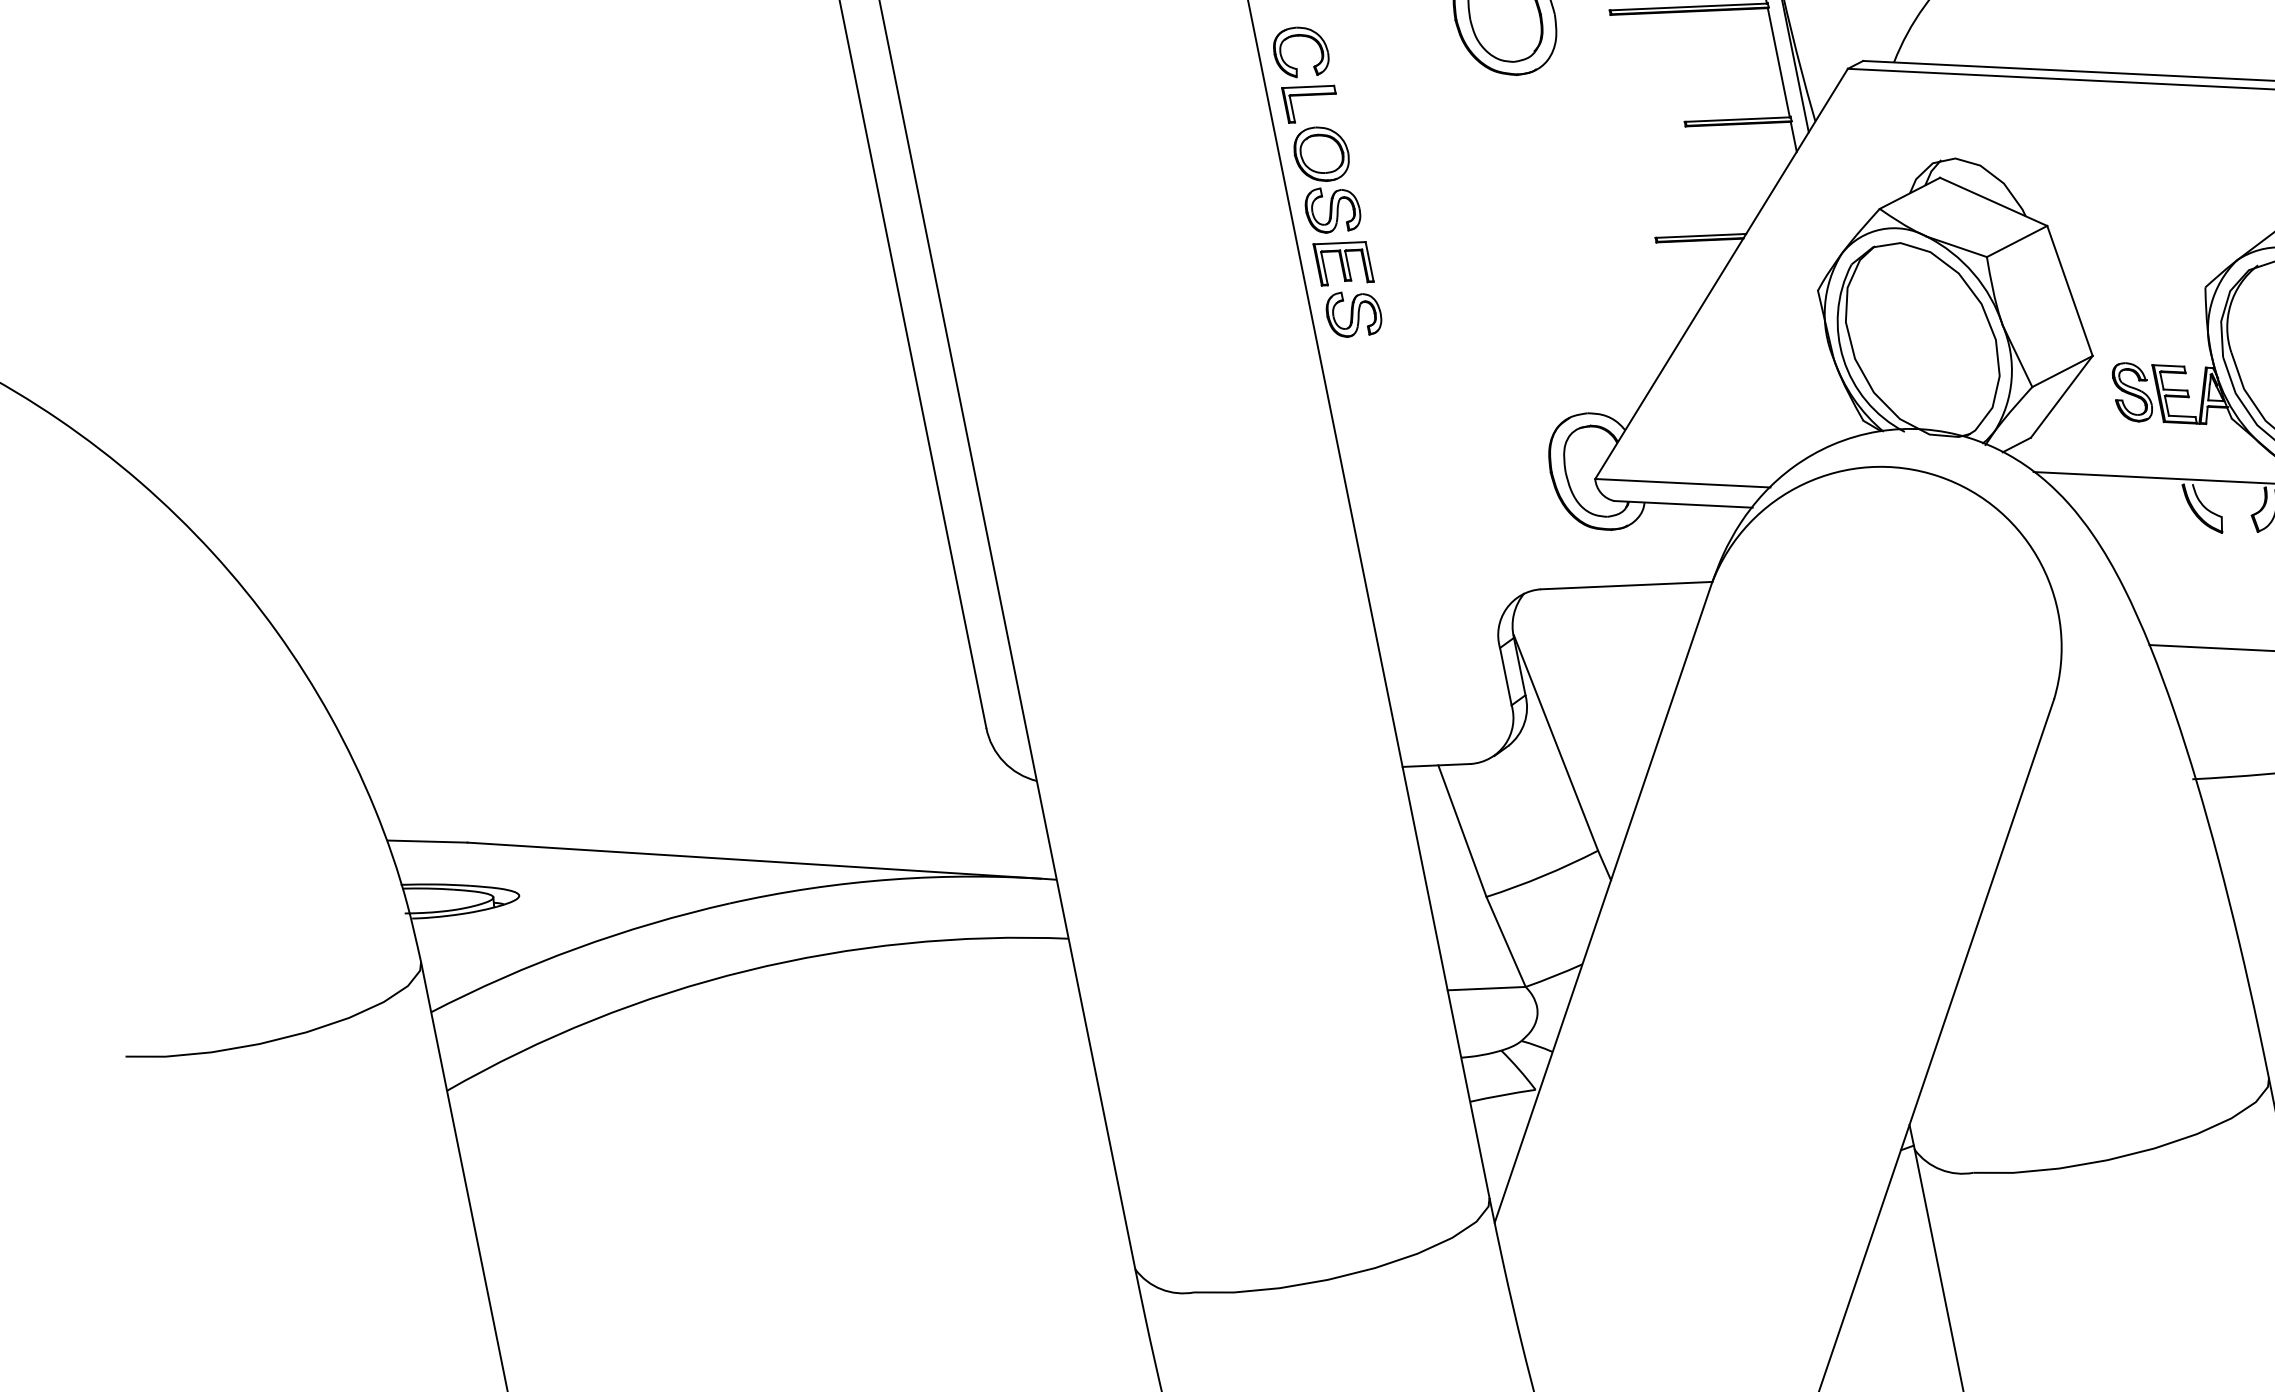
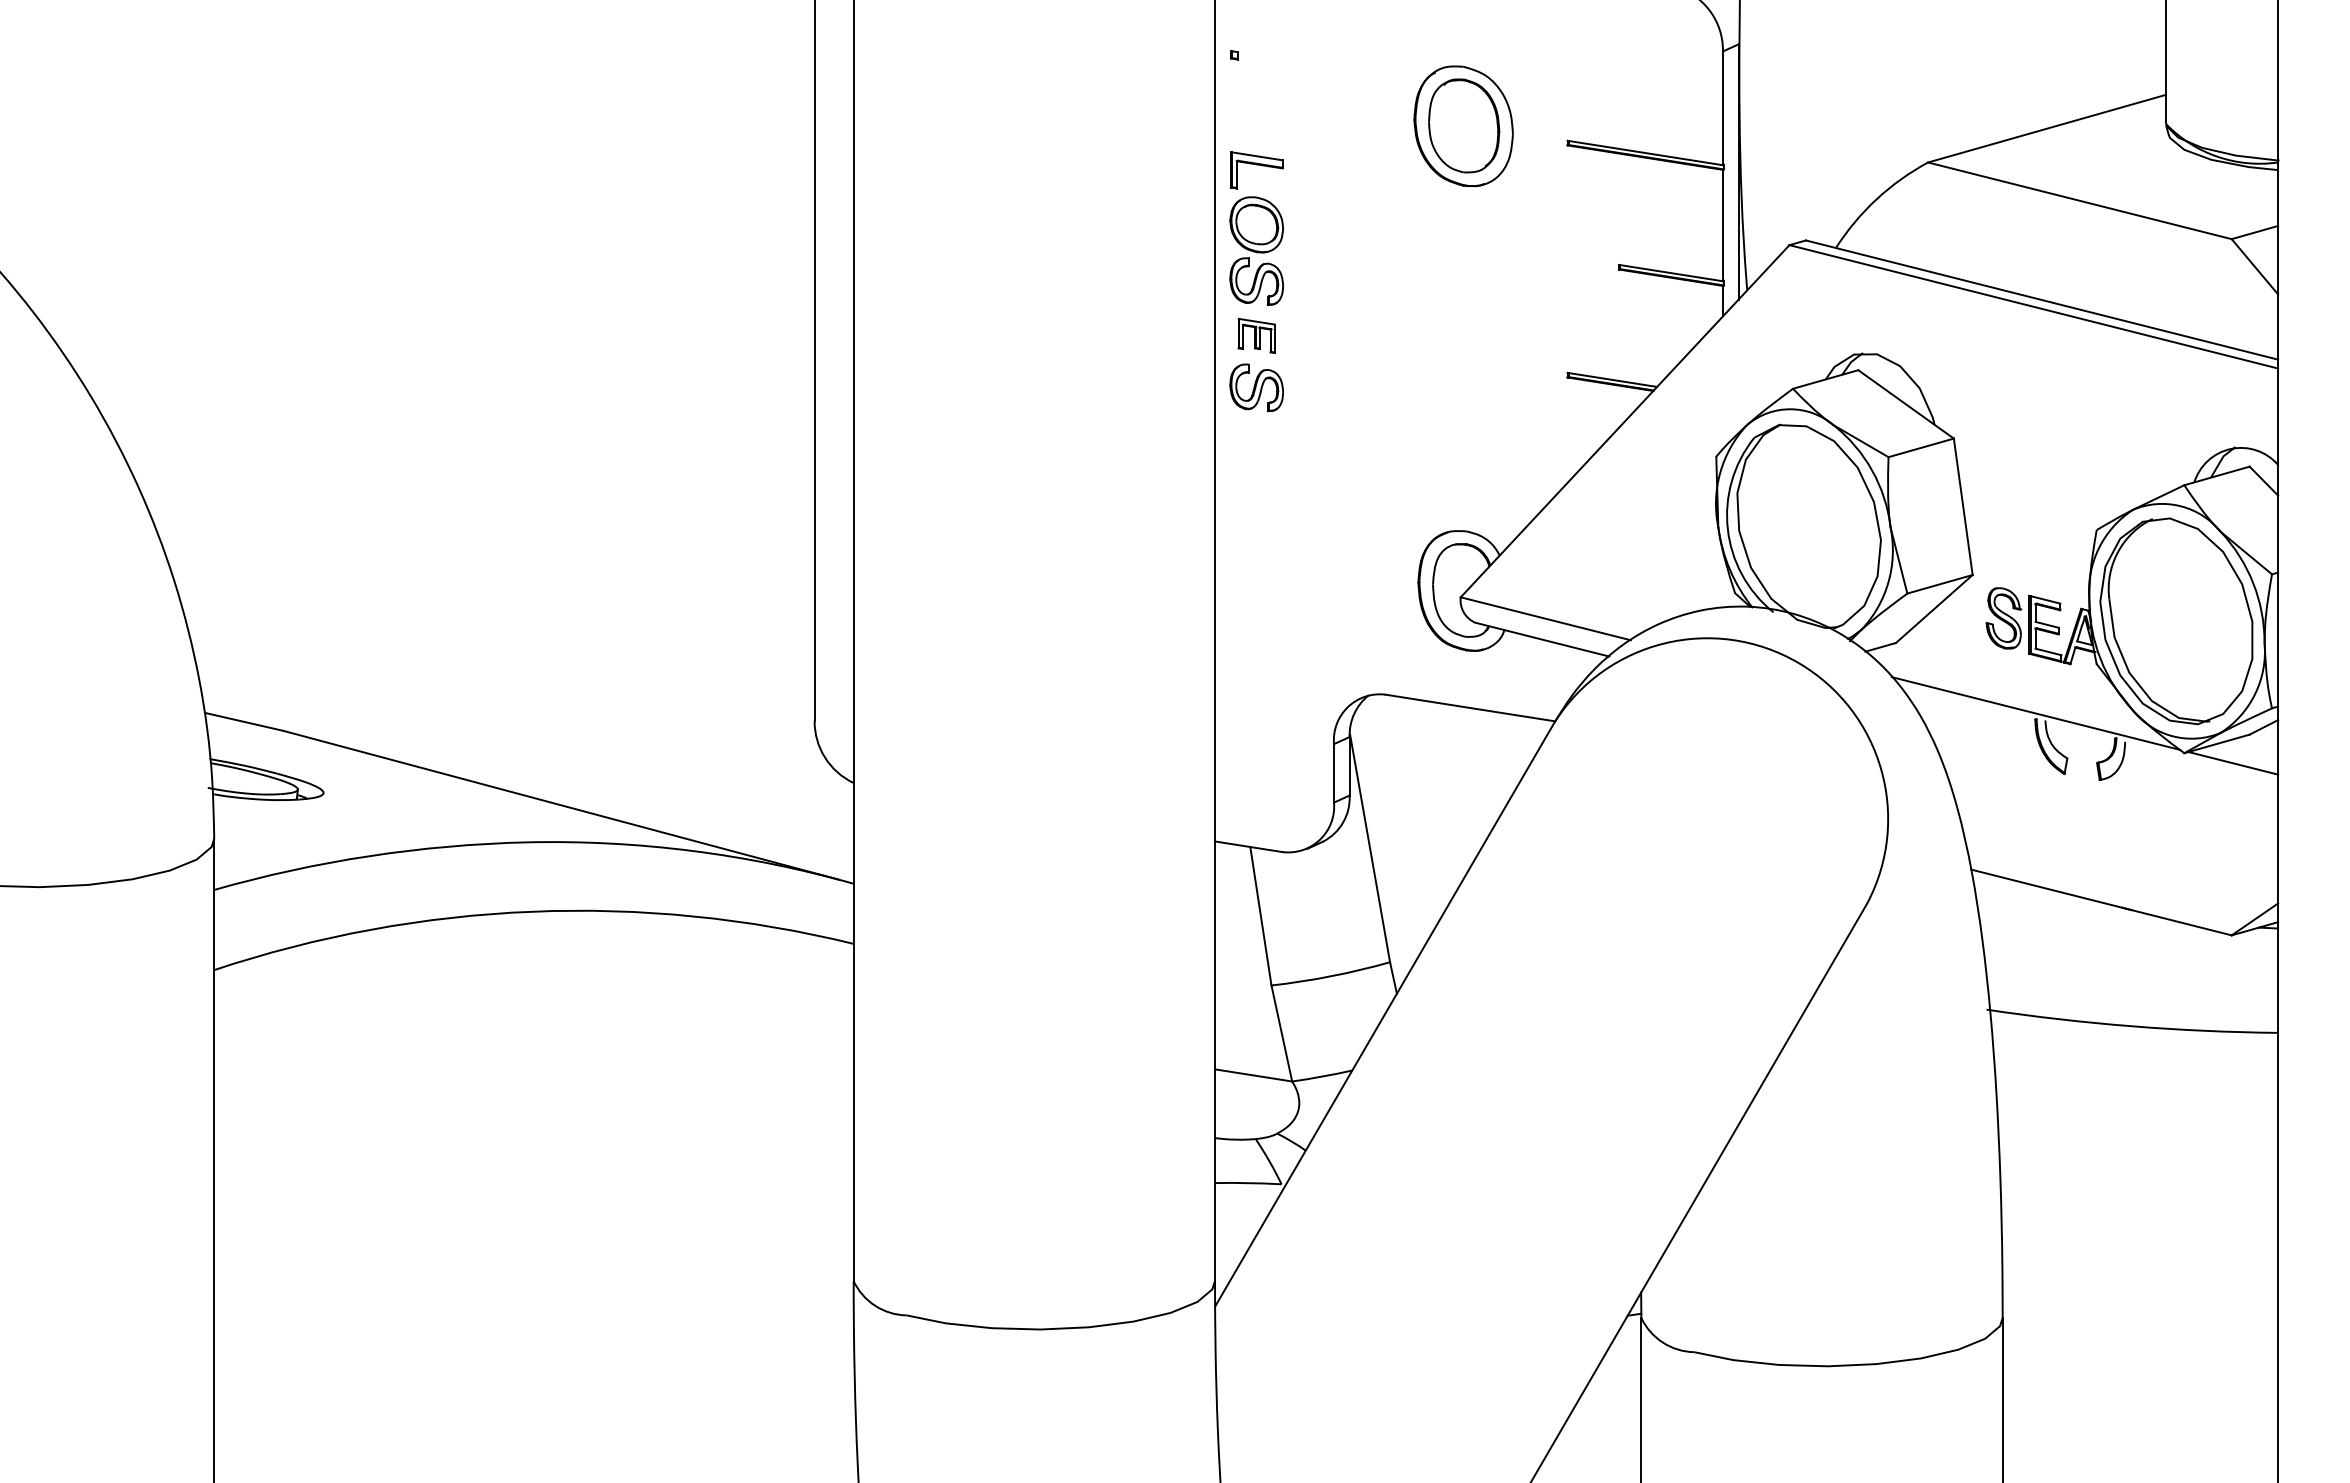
part: (1299, 36) -> (1258, 105), removed
part: (1343, 262) -> (1256, 335), size x0.7

